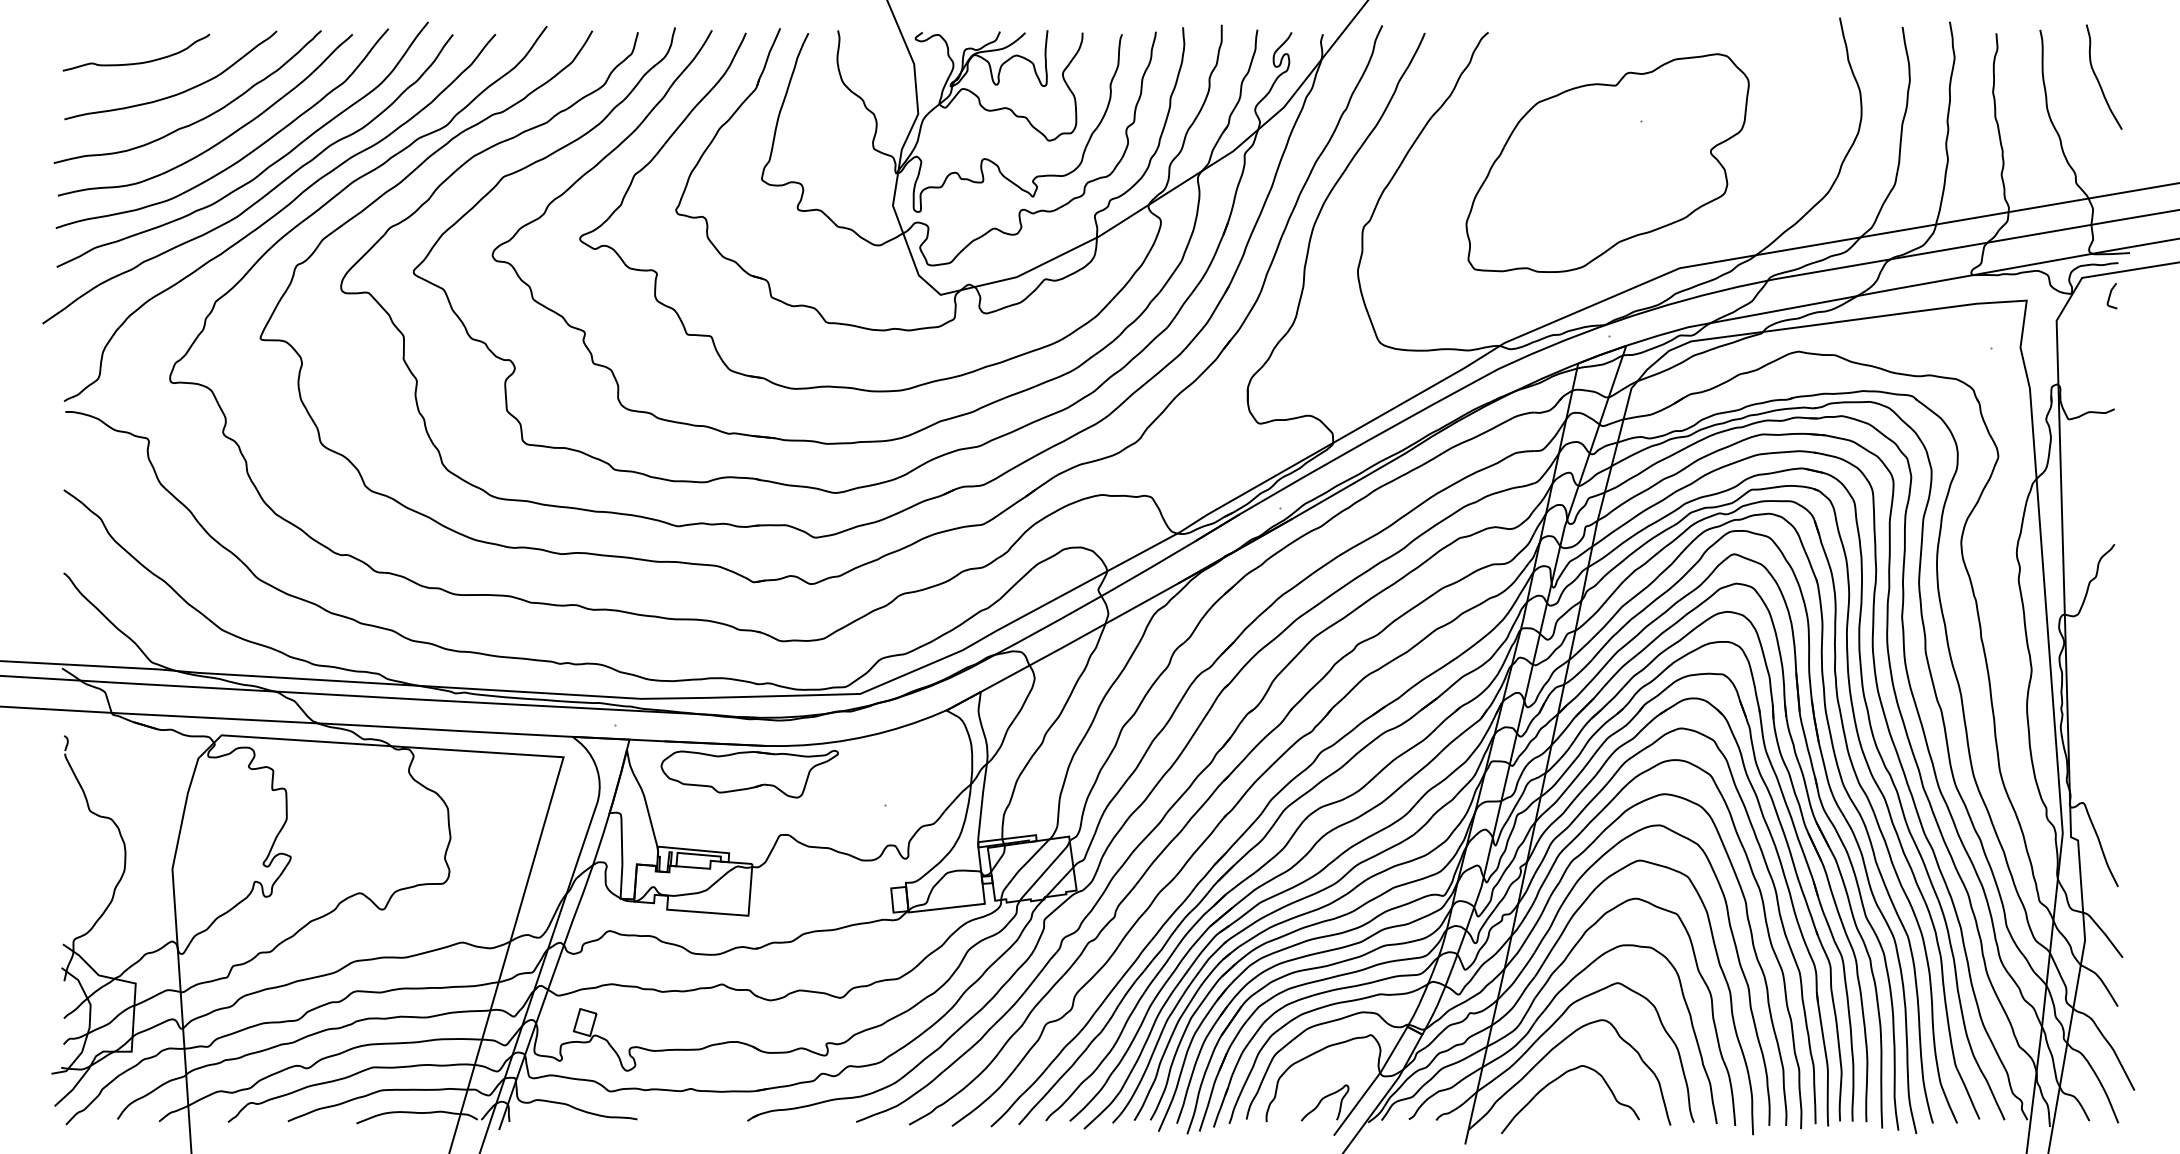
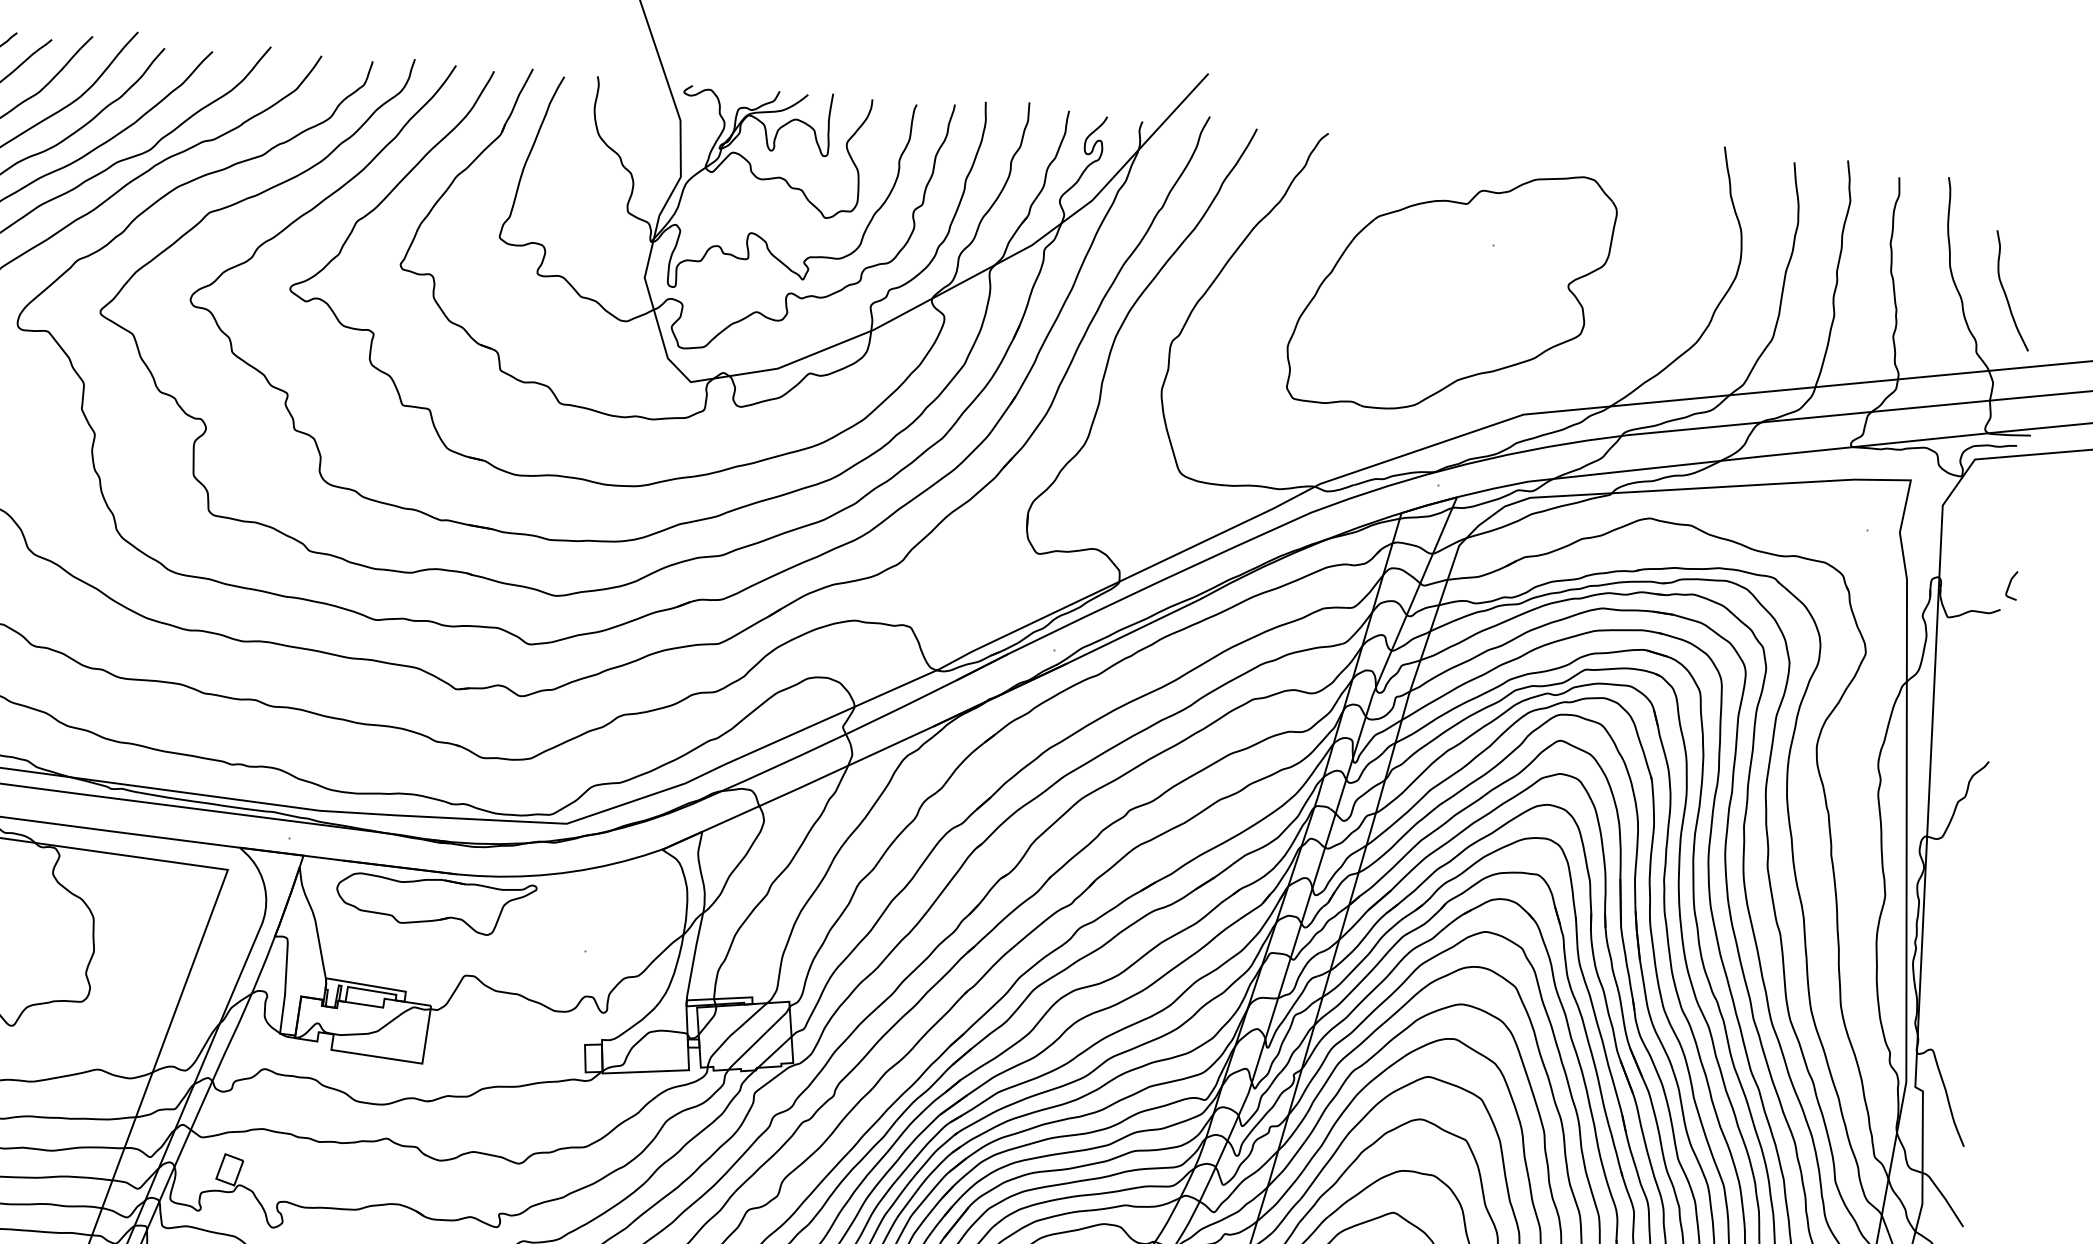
curve: (2098, 79) -> (2006, 292), moved
curve: (2110, 296) -> (2010, 585), moved

